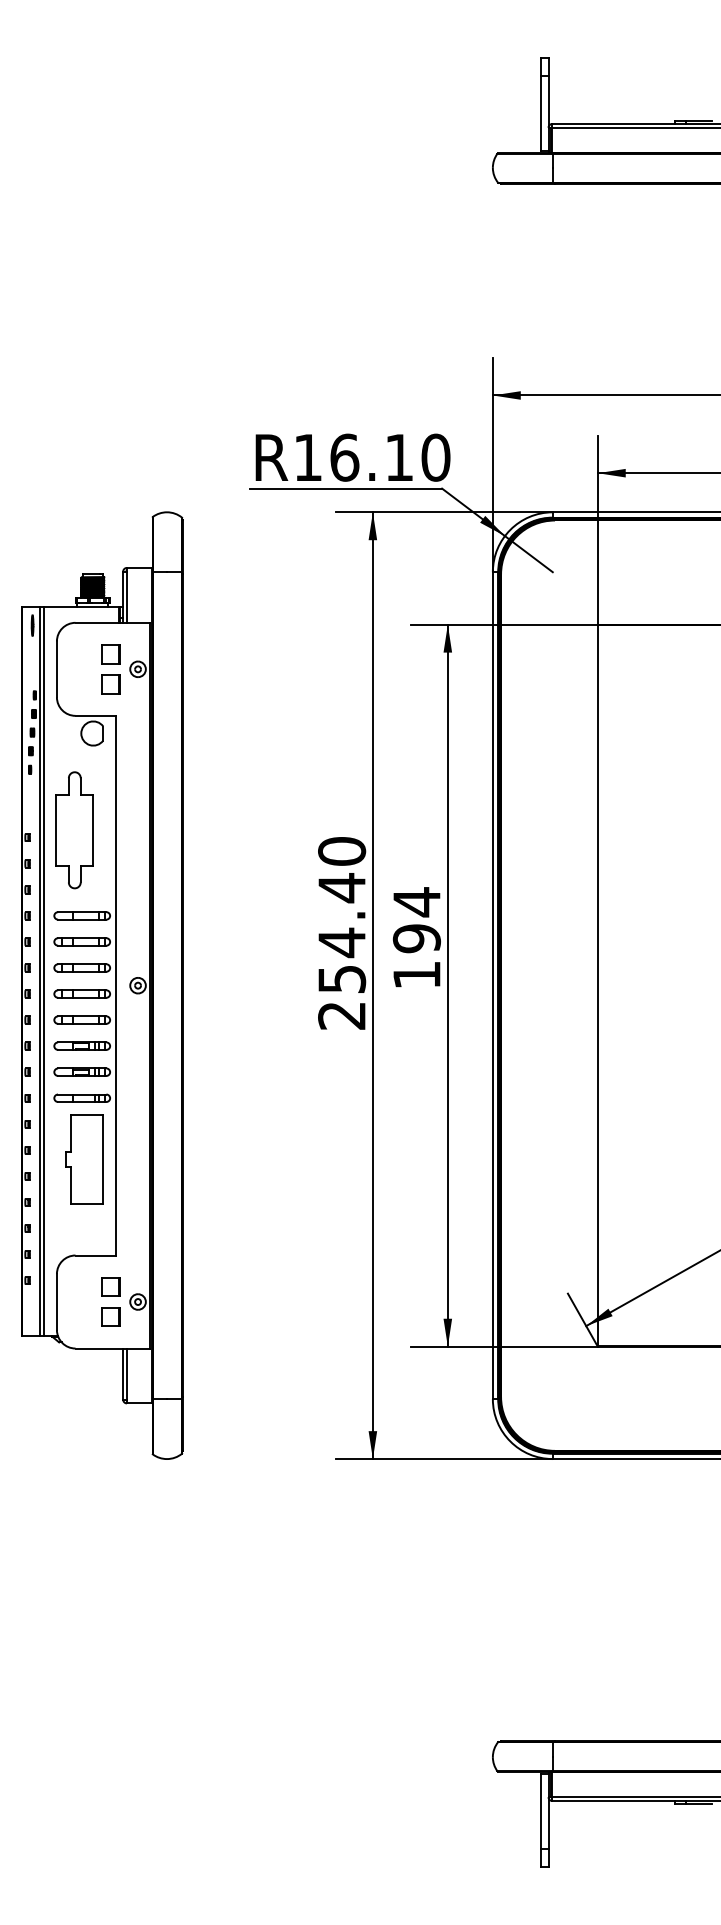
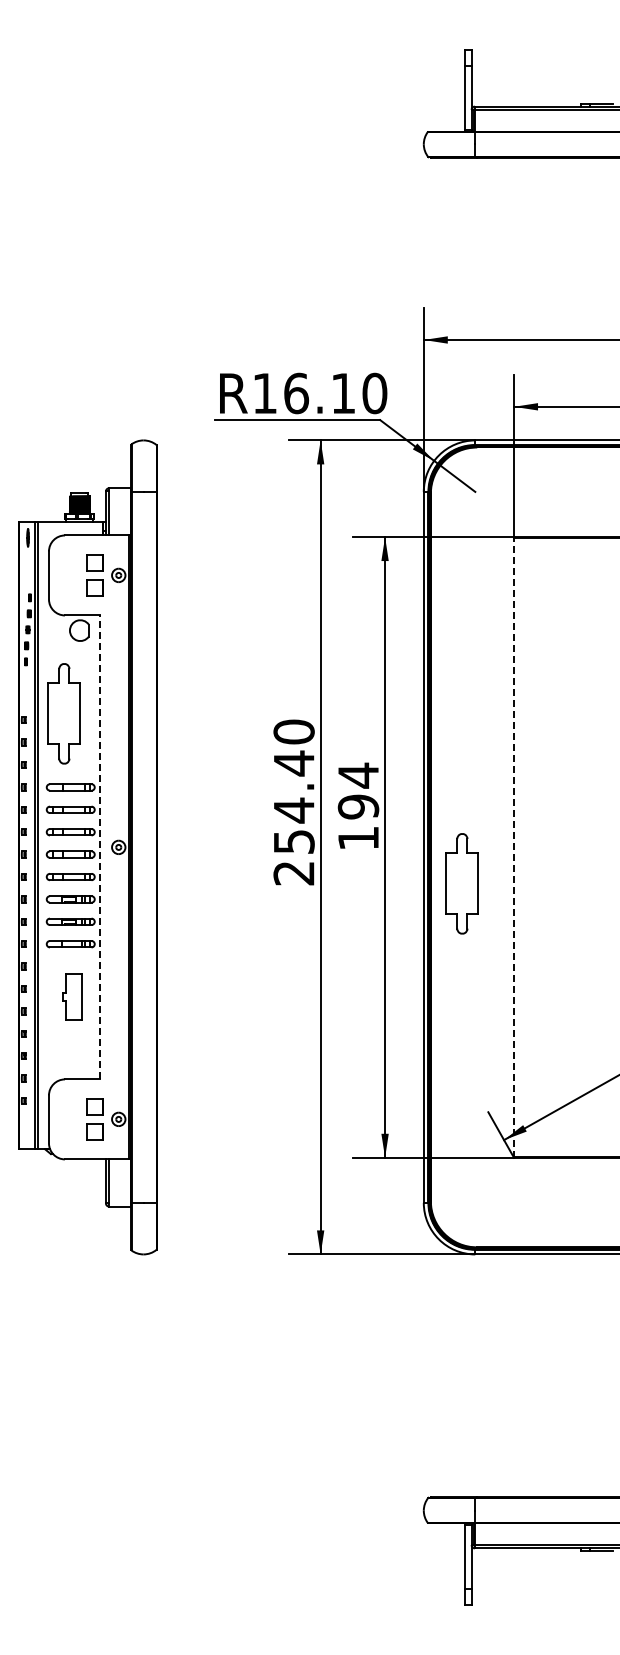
line: (598, 984) -> (514, 846), solid -> dashed
line: (116, 985) -> (100, 847), solid -> dashed
part: (536, 1027) -> (461, 883), added
part: (84, 1159) -> (72, 996), size x0.6

